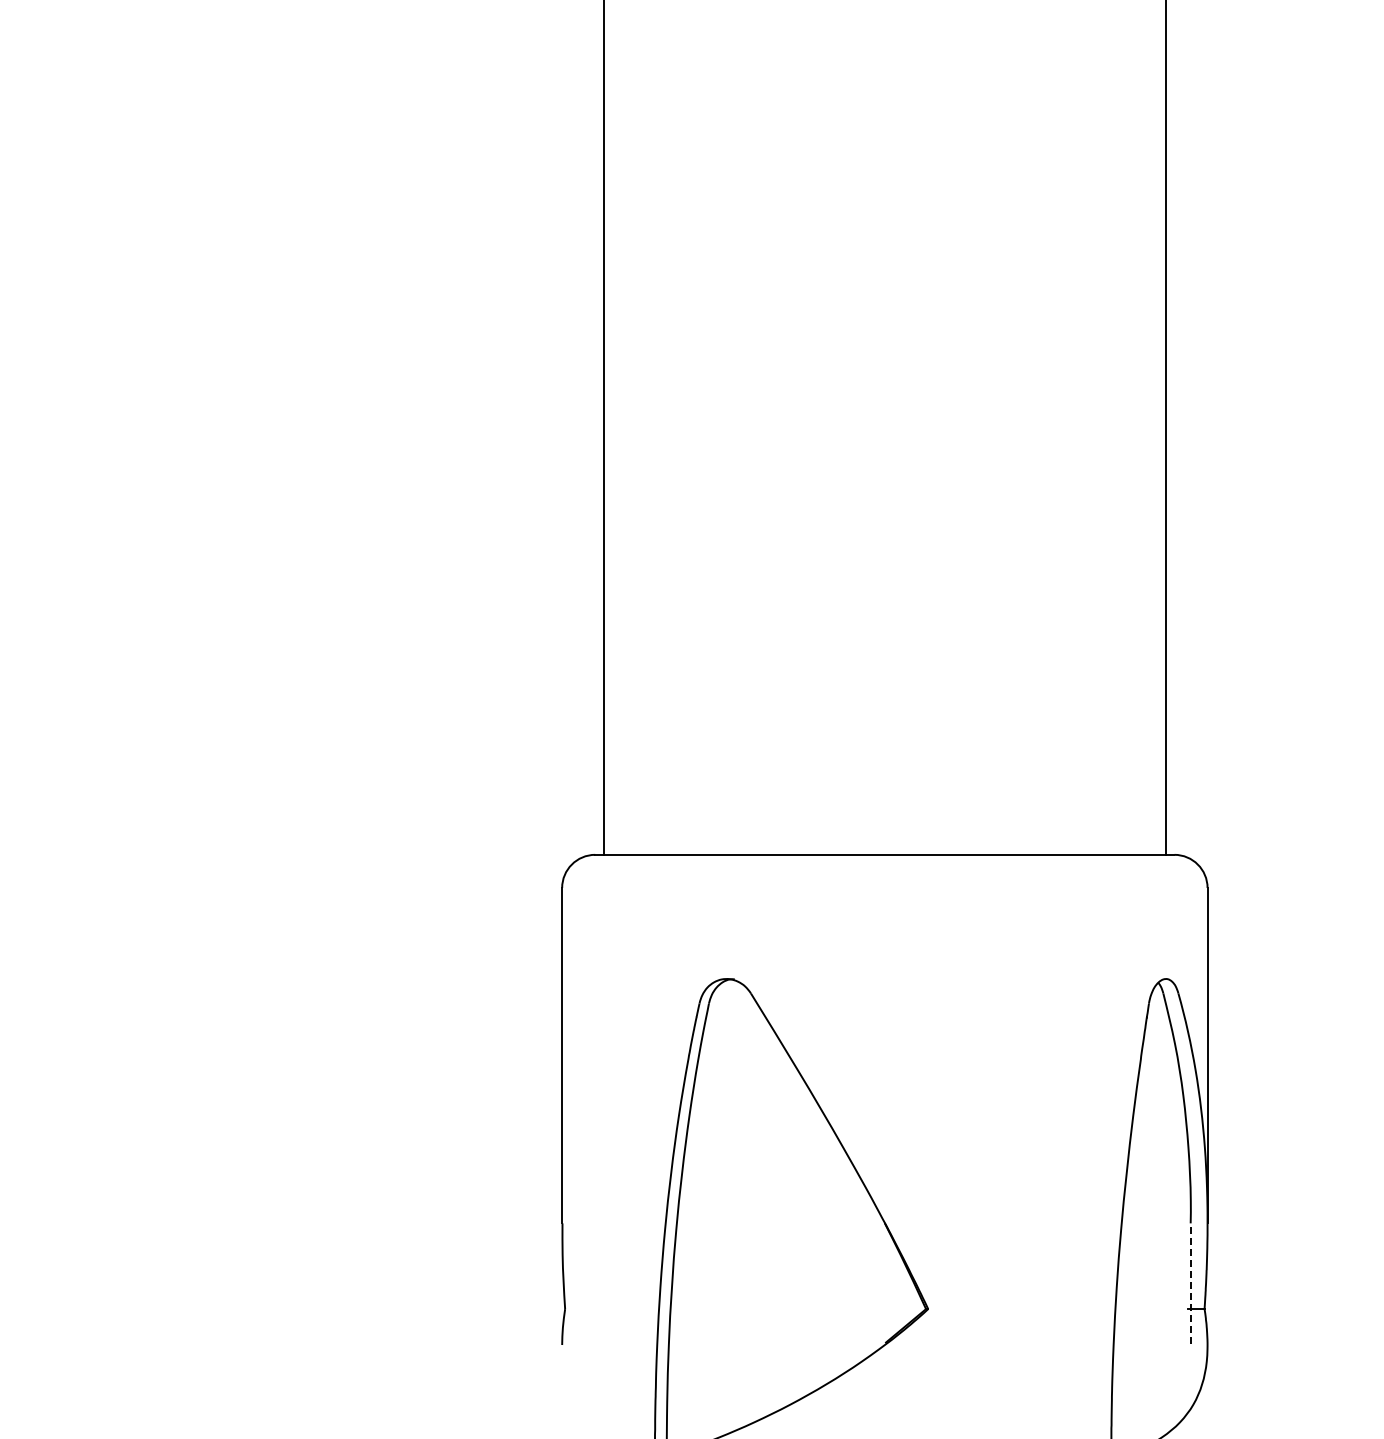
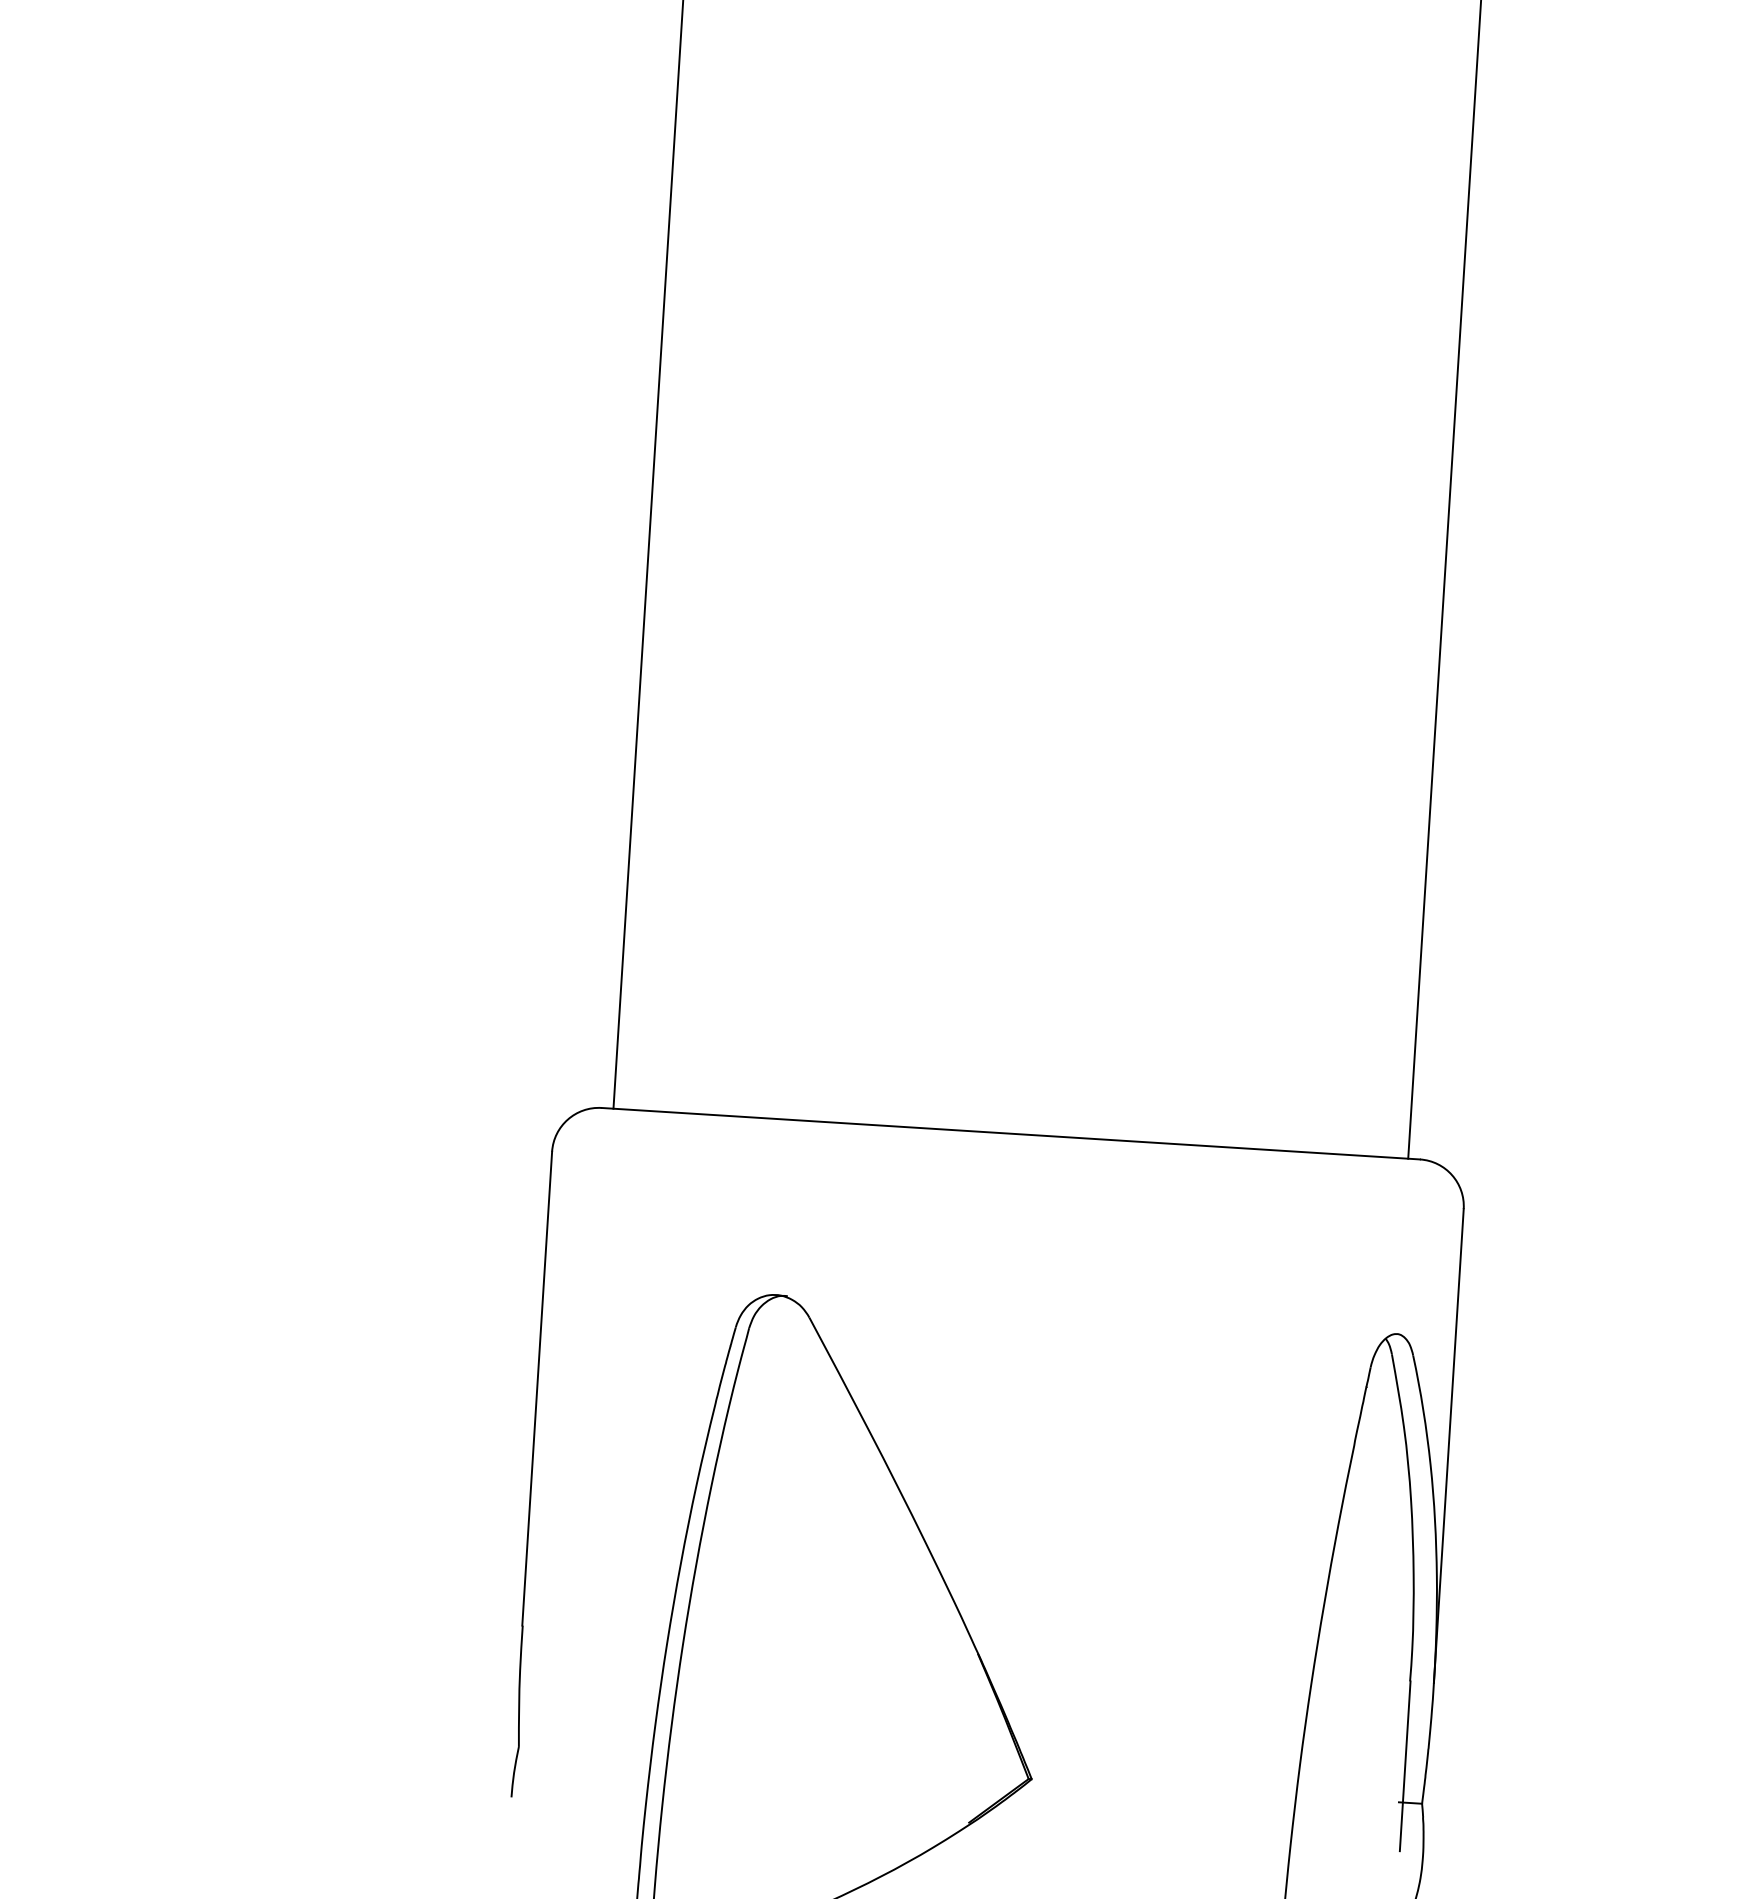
line: (1191, 1282) -> (1405, 1765), dashed -> solid

